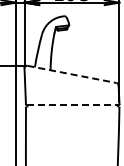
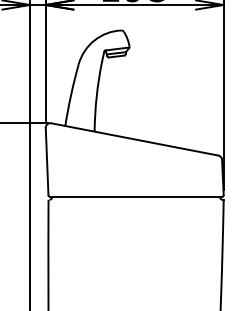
line: (72, 74) -> (135, 139), dashed -> solid
line: (72, 105) -> (135, 197), dashed -> solid

